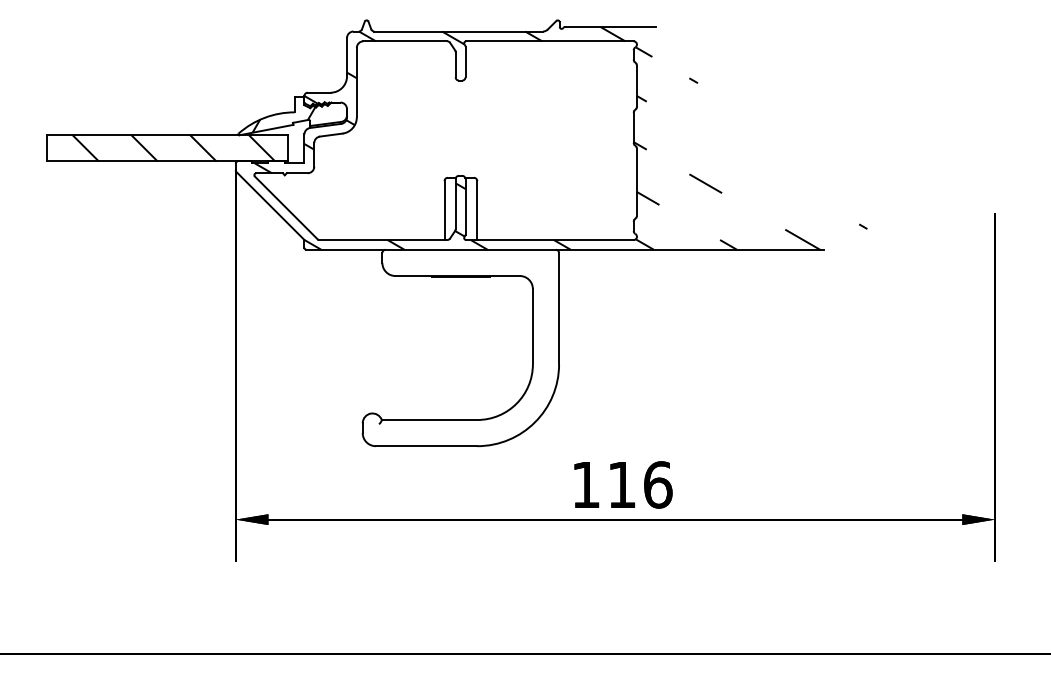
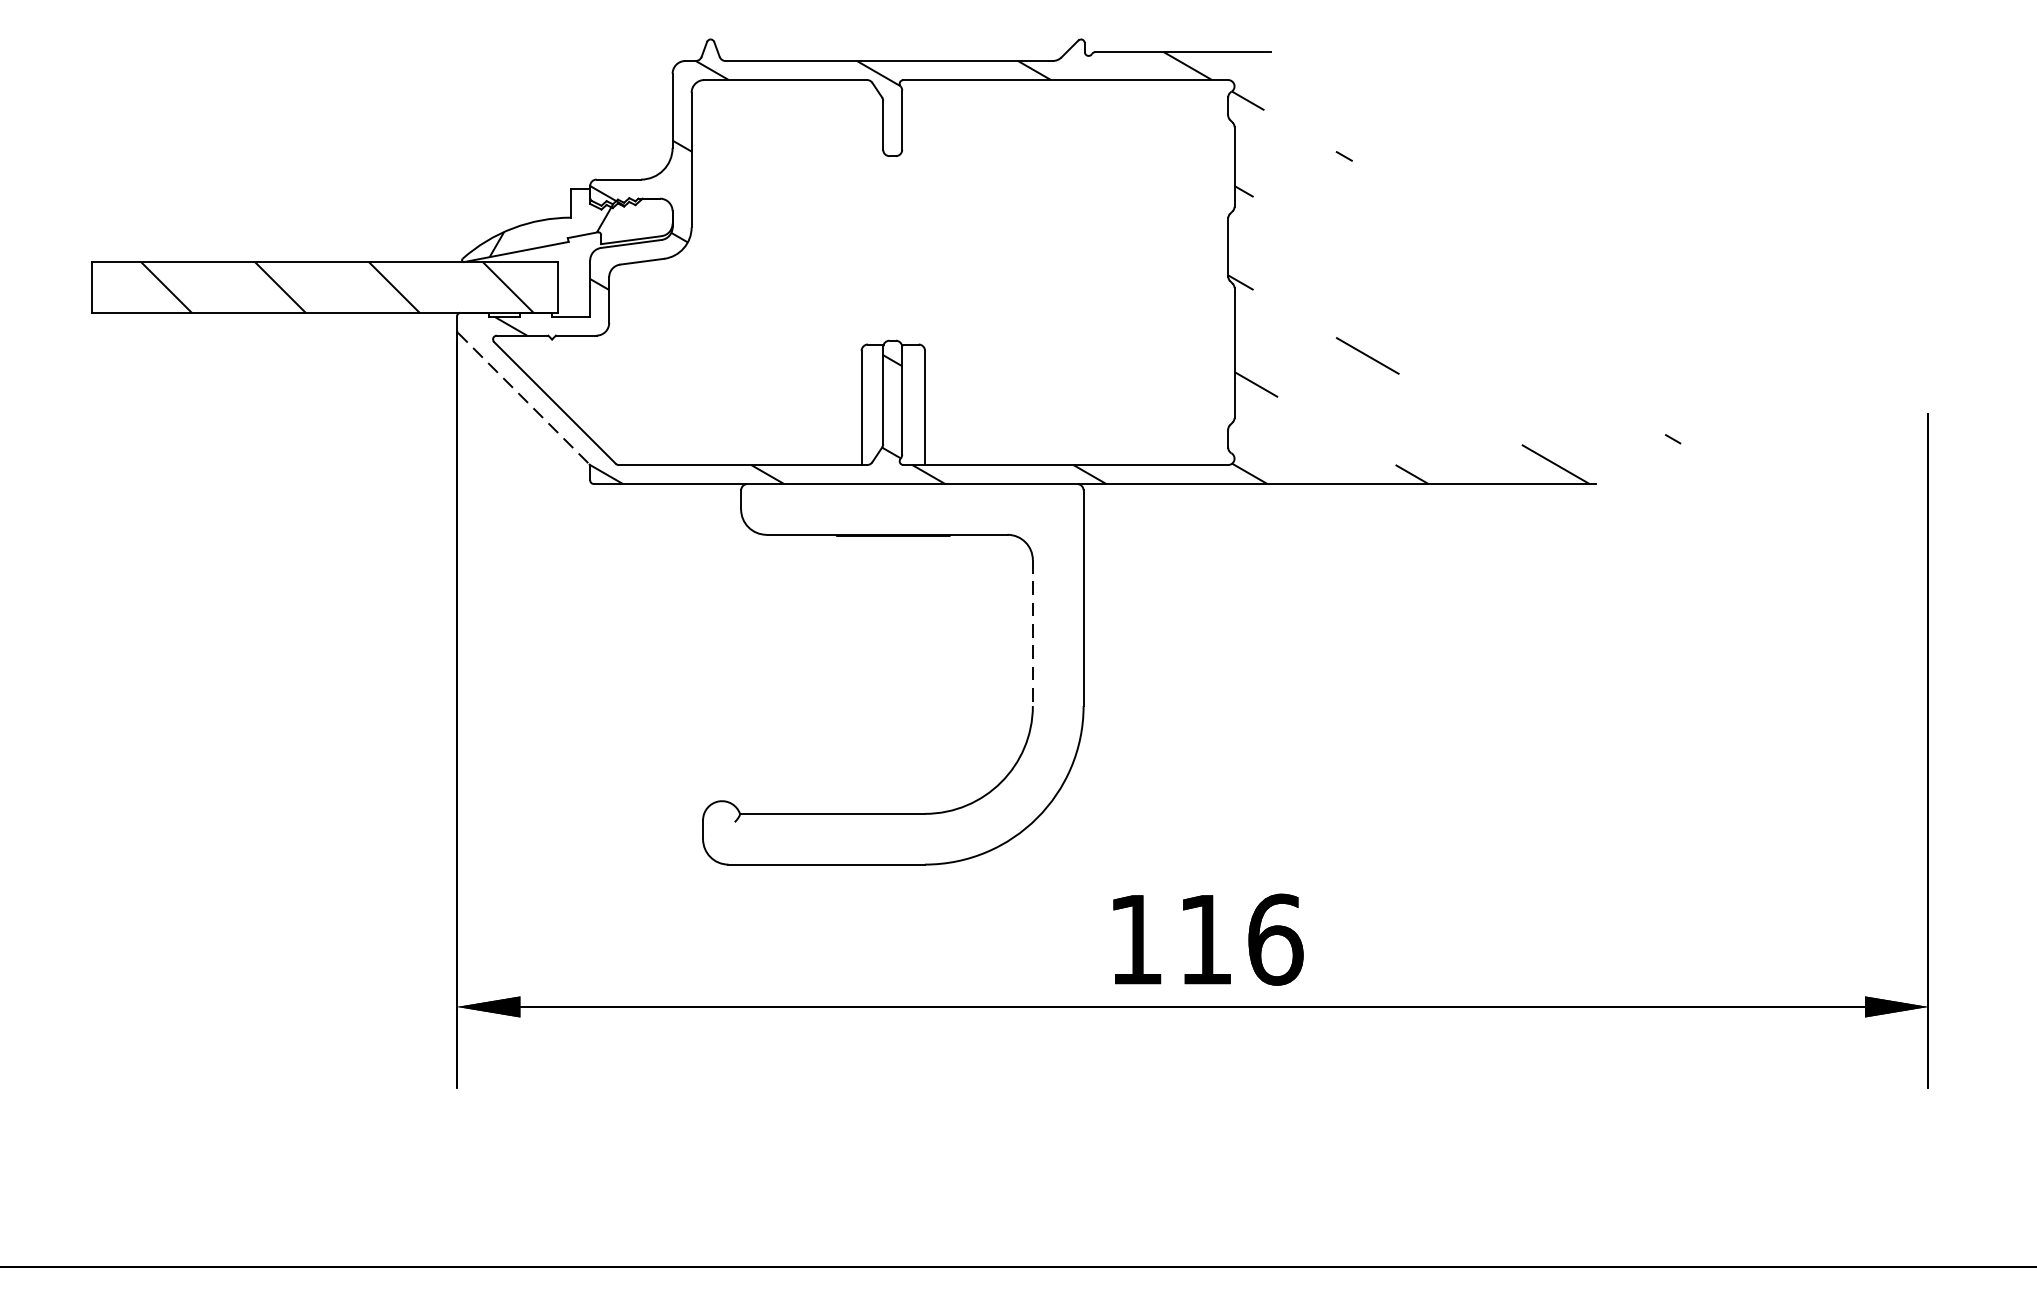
line: (270, 205) -> (524, 398), solid -> dashed
line: (532, 326) -> (1032, 632), solid -> dashed

